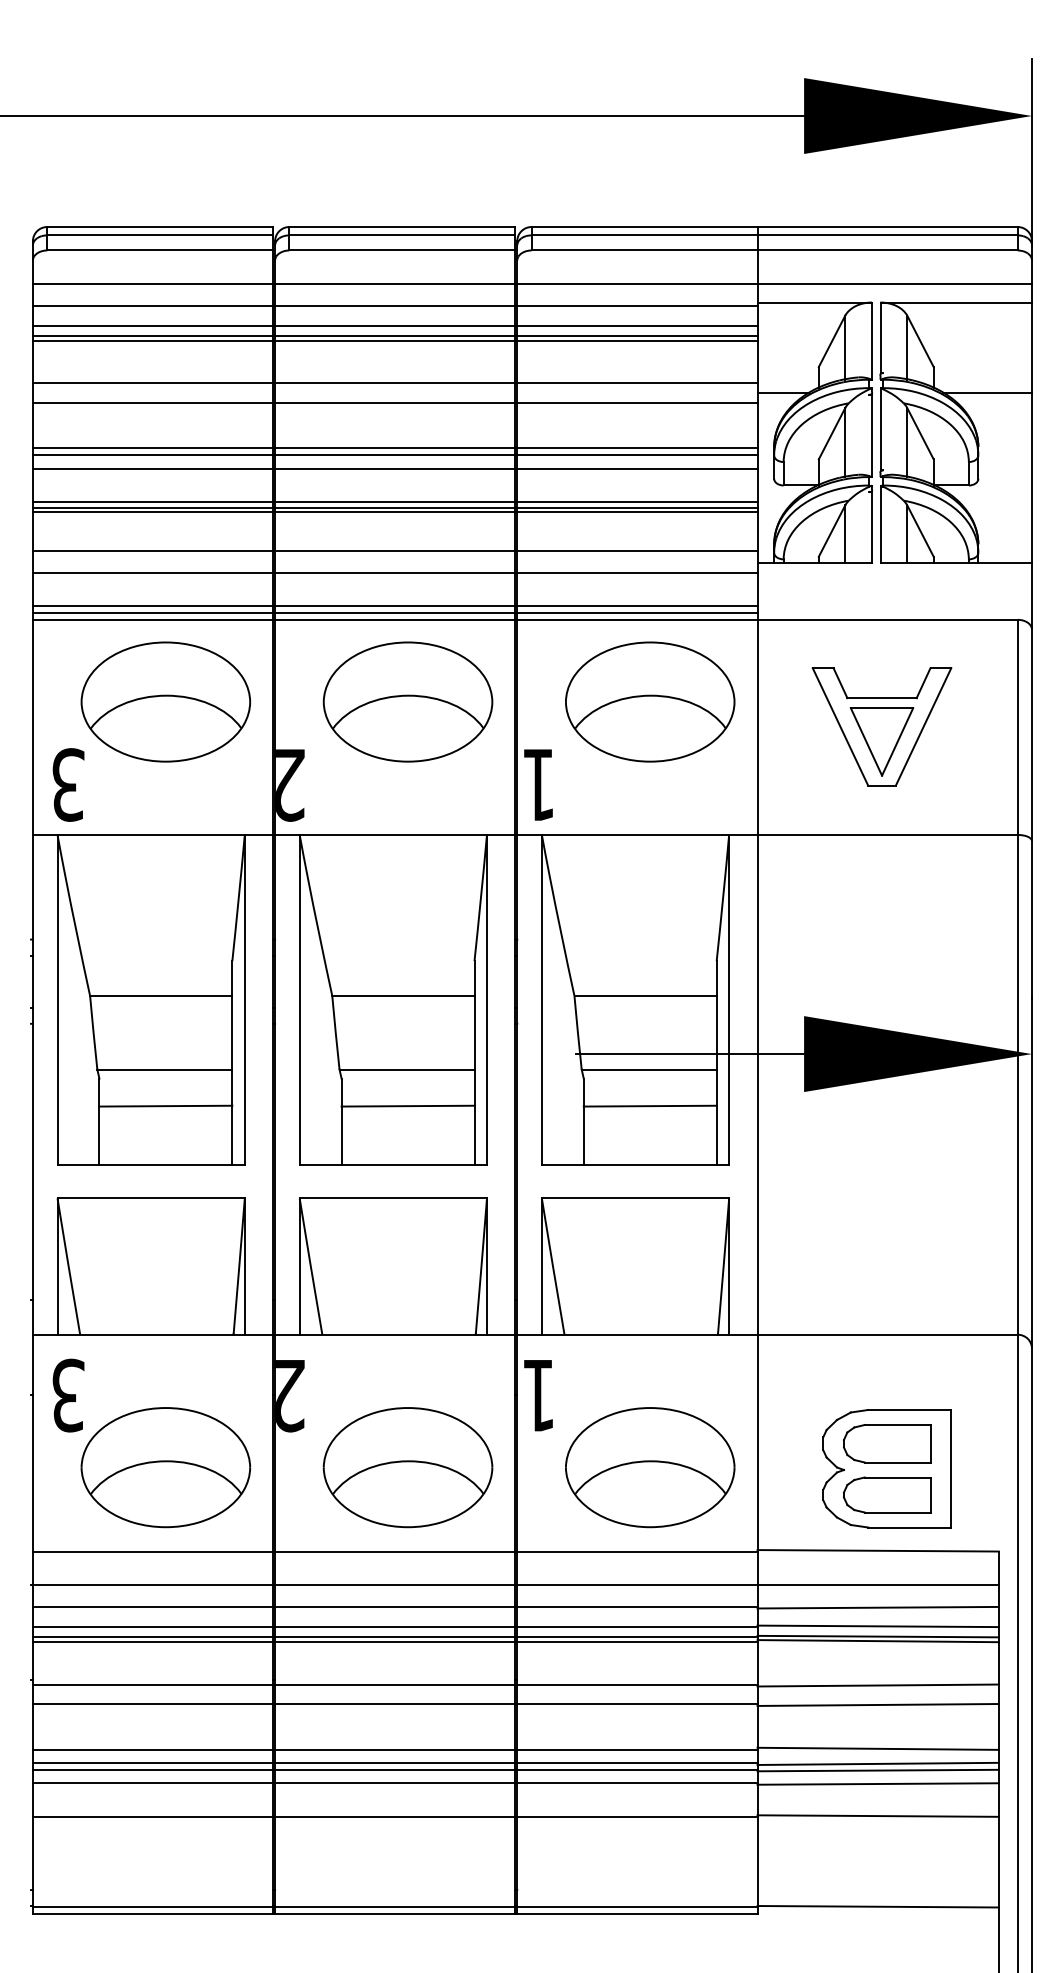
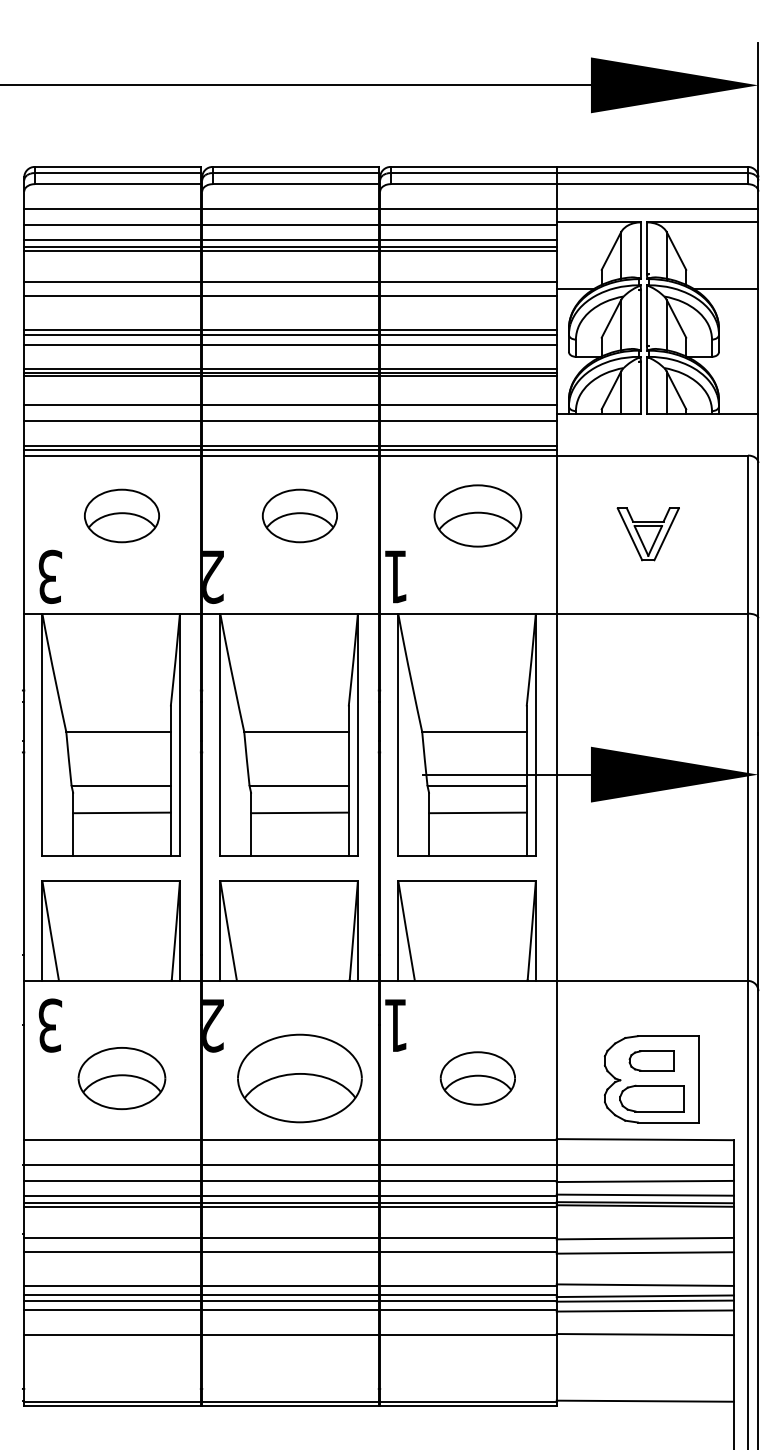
part: (165, 701) -> (121, 515), size x0.6
part: (407, 701) -> (299, 515), size x0.6
part: (649, 701) -> (477, 515), size x0.7
part: (882, 727) -> (648, 534), size x0.6
part: (886, 1443) -> (651, 1060), size x0.7
part: (165, 1467) -> (121, 1078), size x0.7
part: (649, 1467) -> (477, 1078), size x0.6

